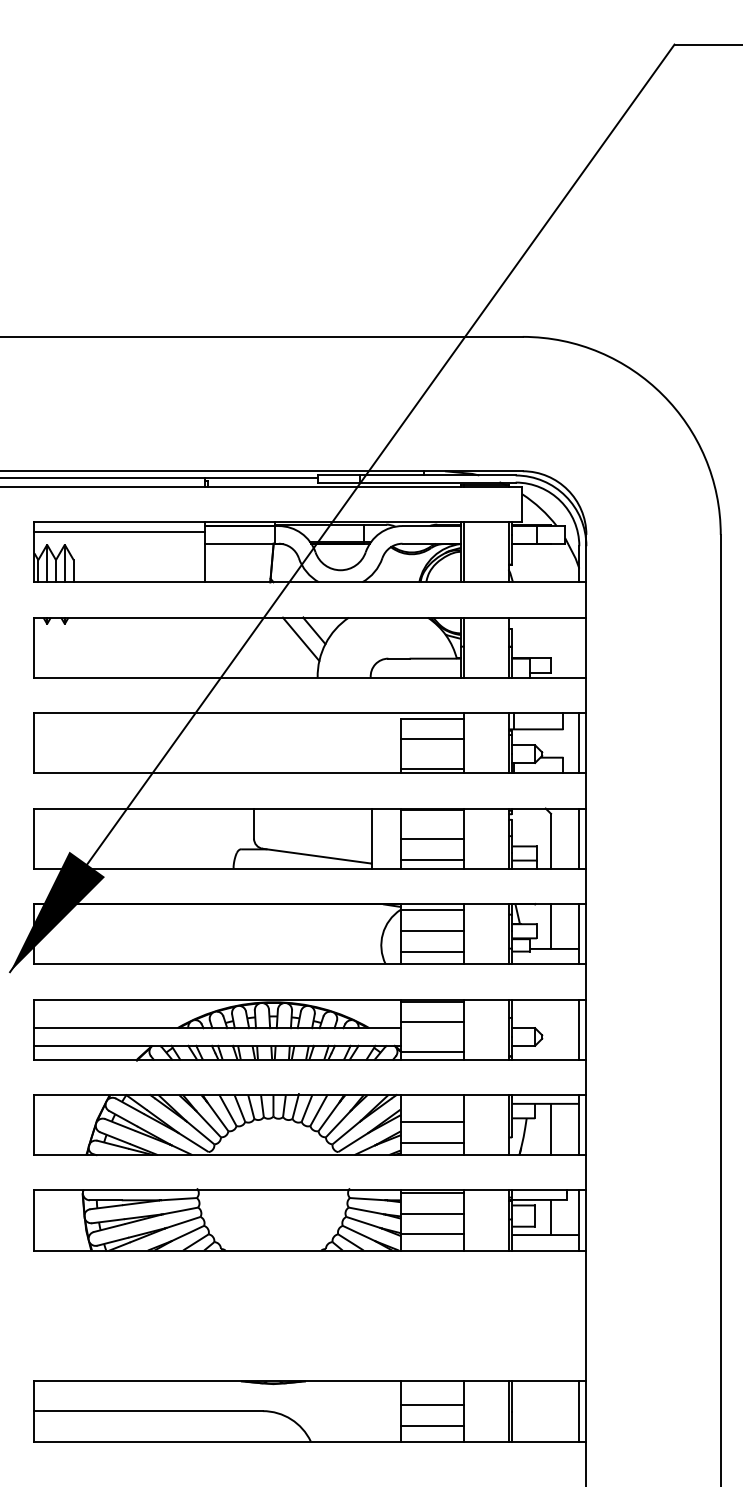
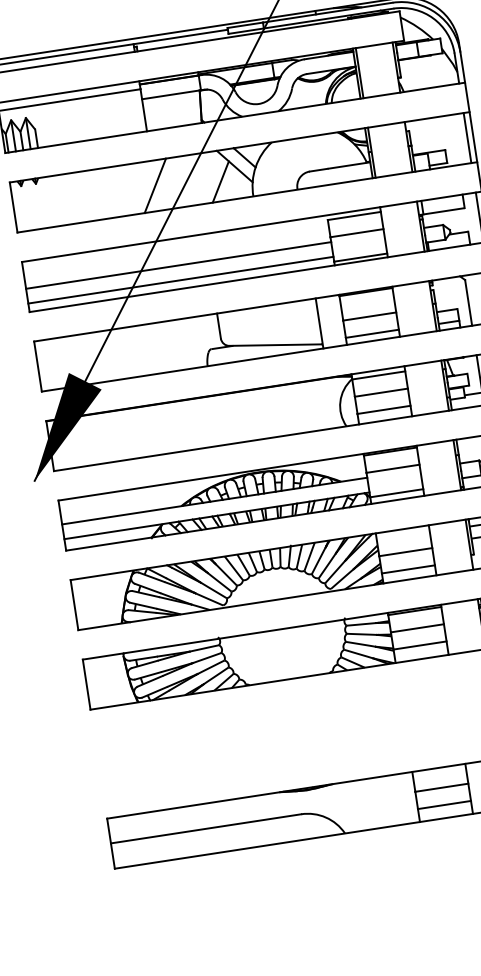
line: (204, 647) -> (155, 185), added
line: (579, 647) -> (467, 137), added
line: (281, 654) -> (220, 181), added
line: (217, 745) -> (178, 265), added
line: (217, 762) -> (180, 279), added

